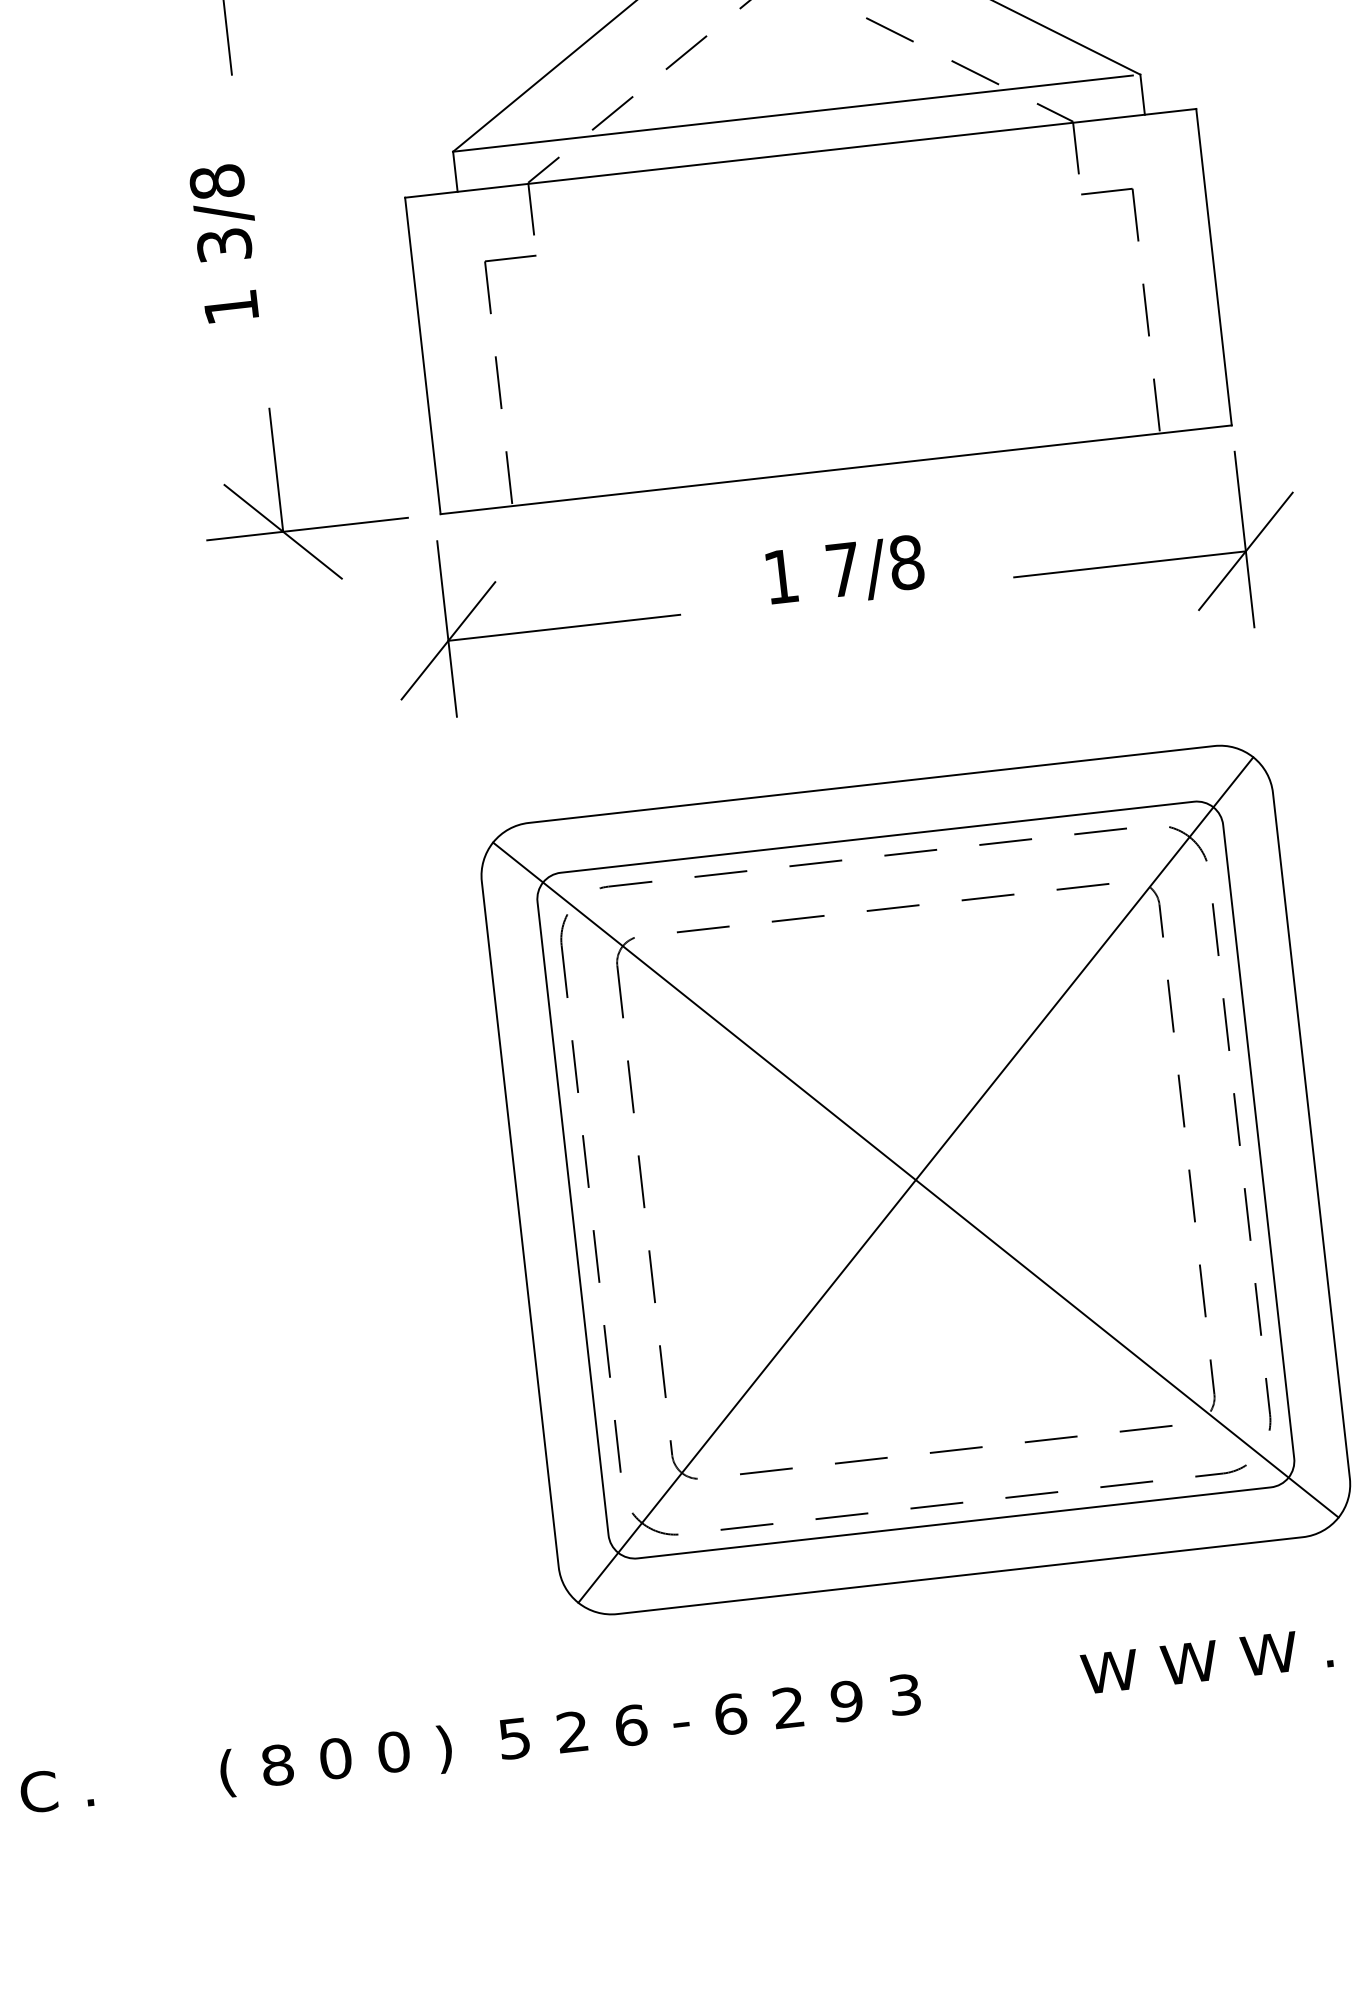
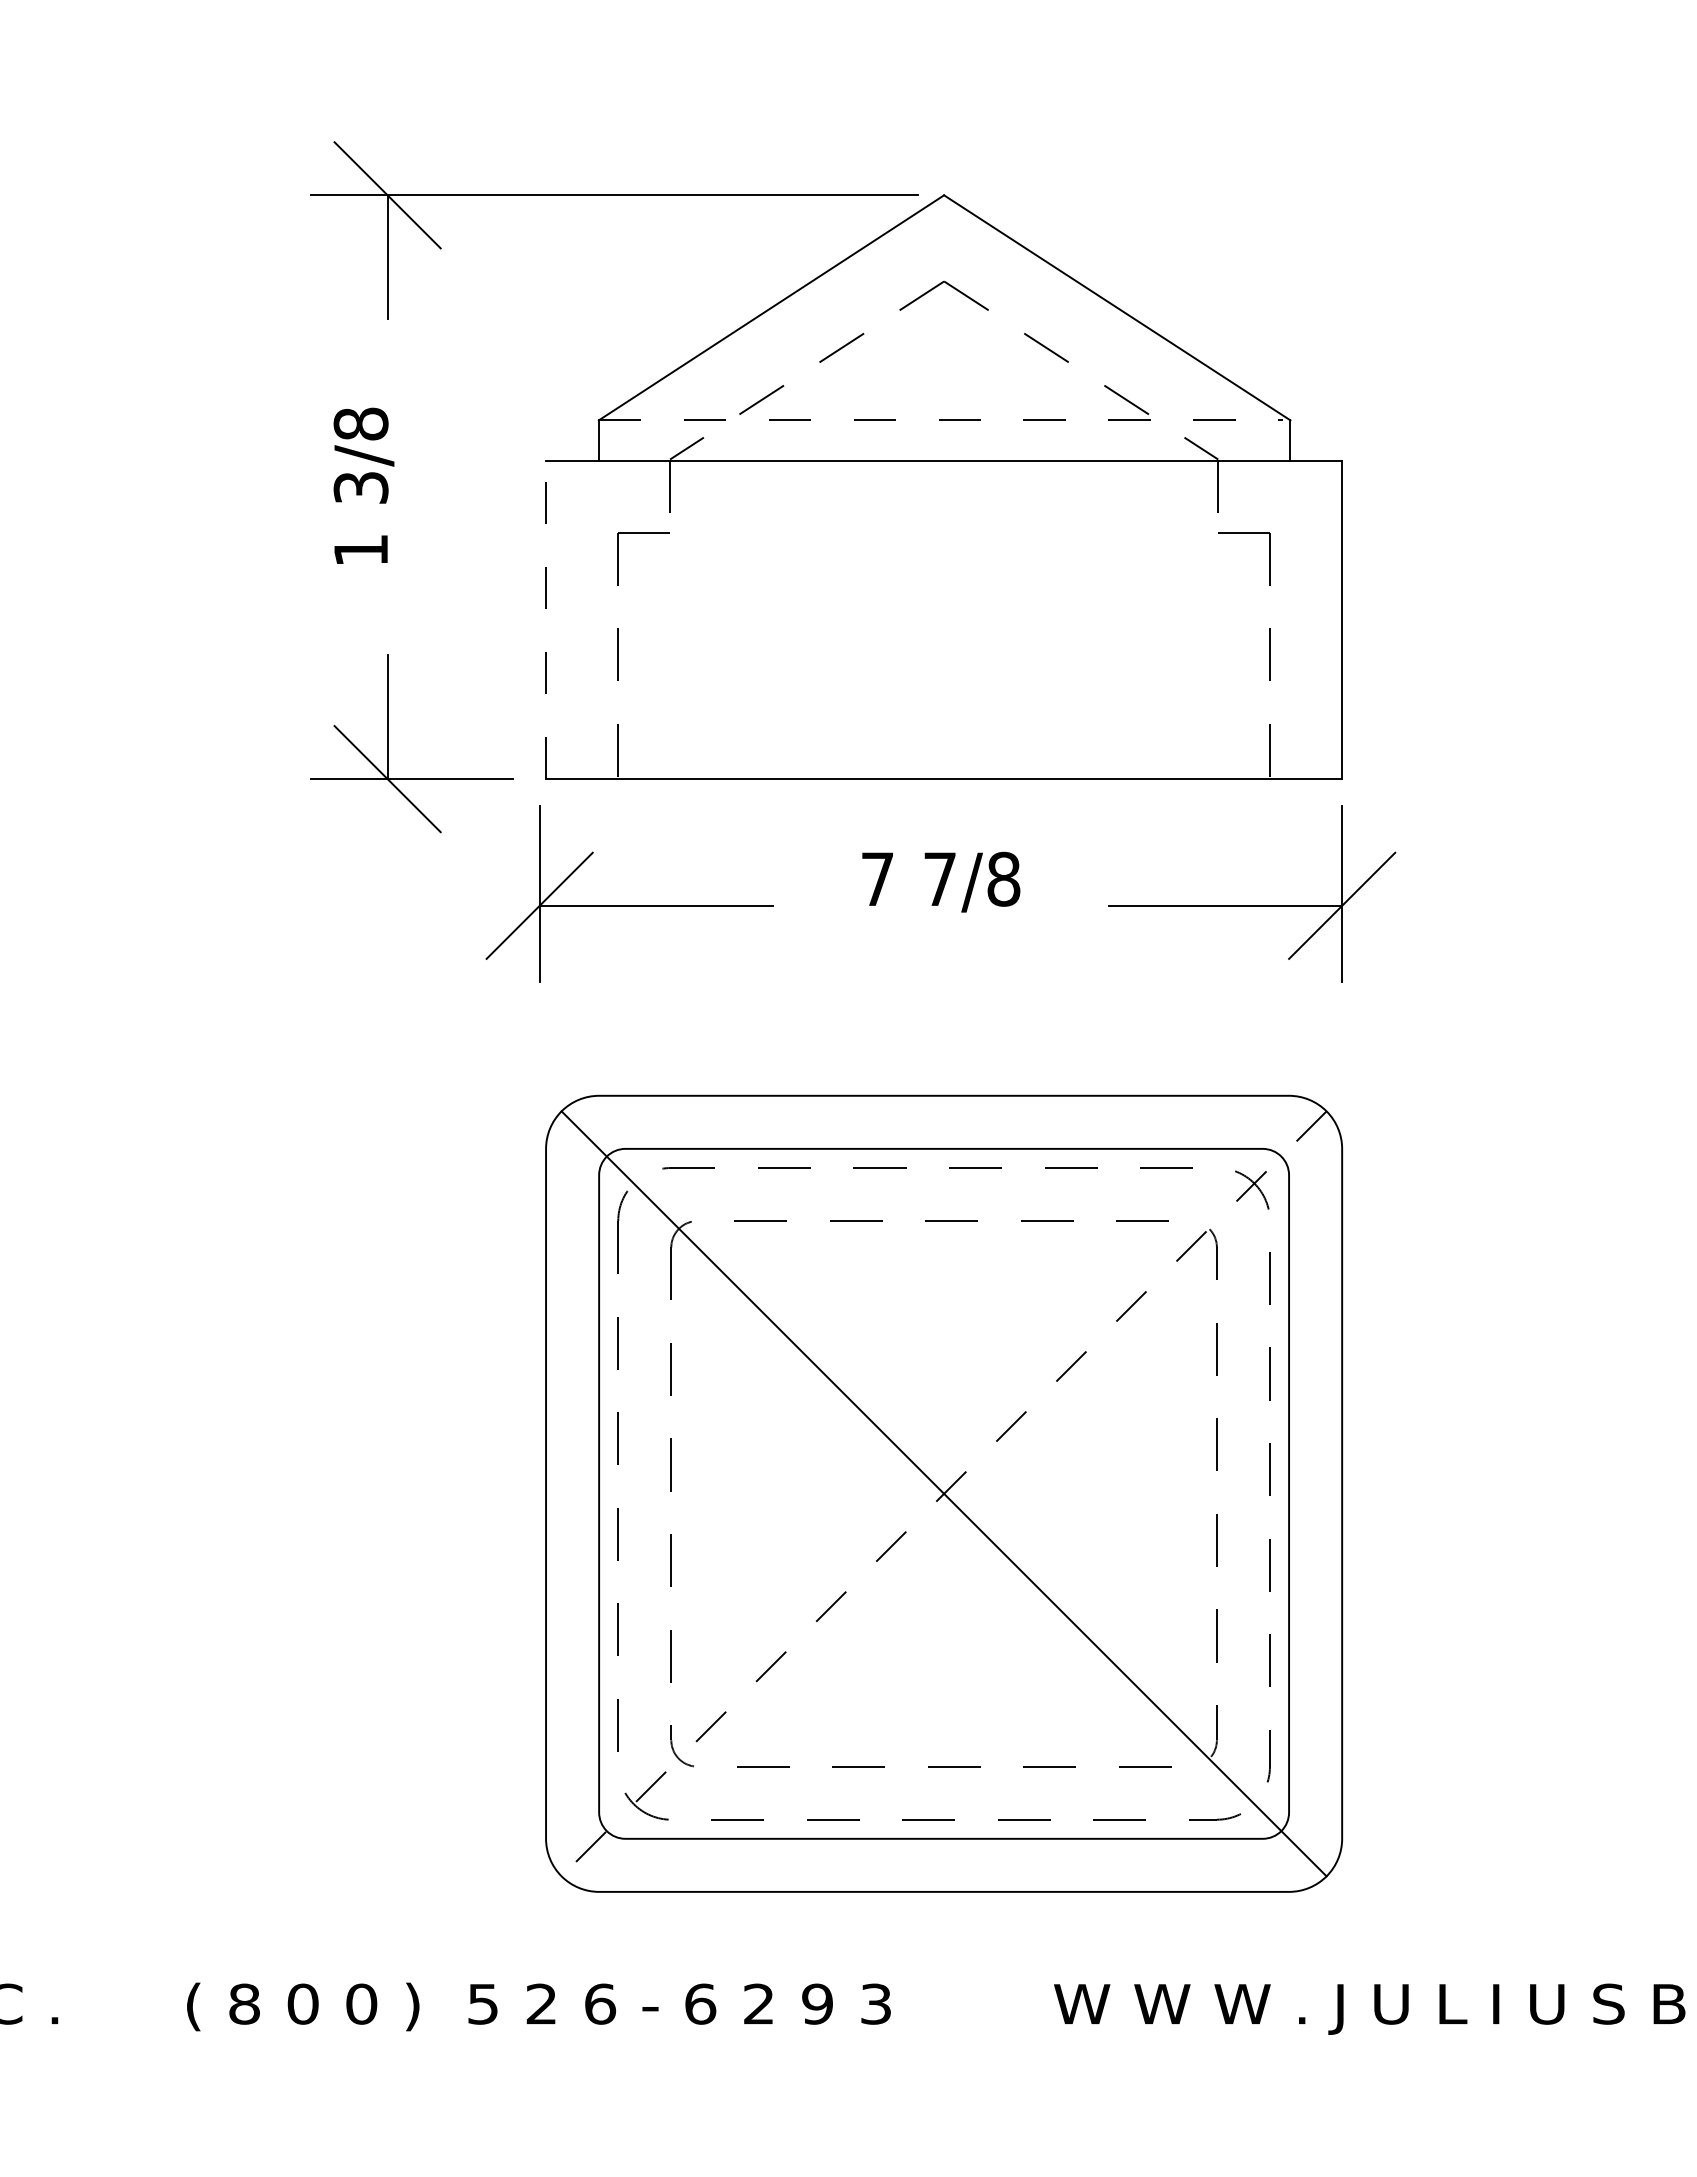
line: (793, 113) -> (941, 420), solid -> dashed
line: (423, 355) -> (546, 619), solid -> dashed
text: (781, 575) -> (877, 878), 1 -> 7
line: (916, 1179) -> (944, 1493), solid -> dashed

